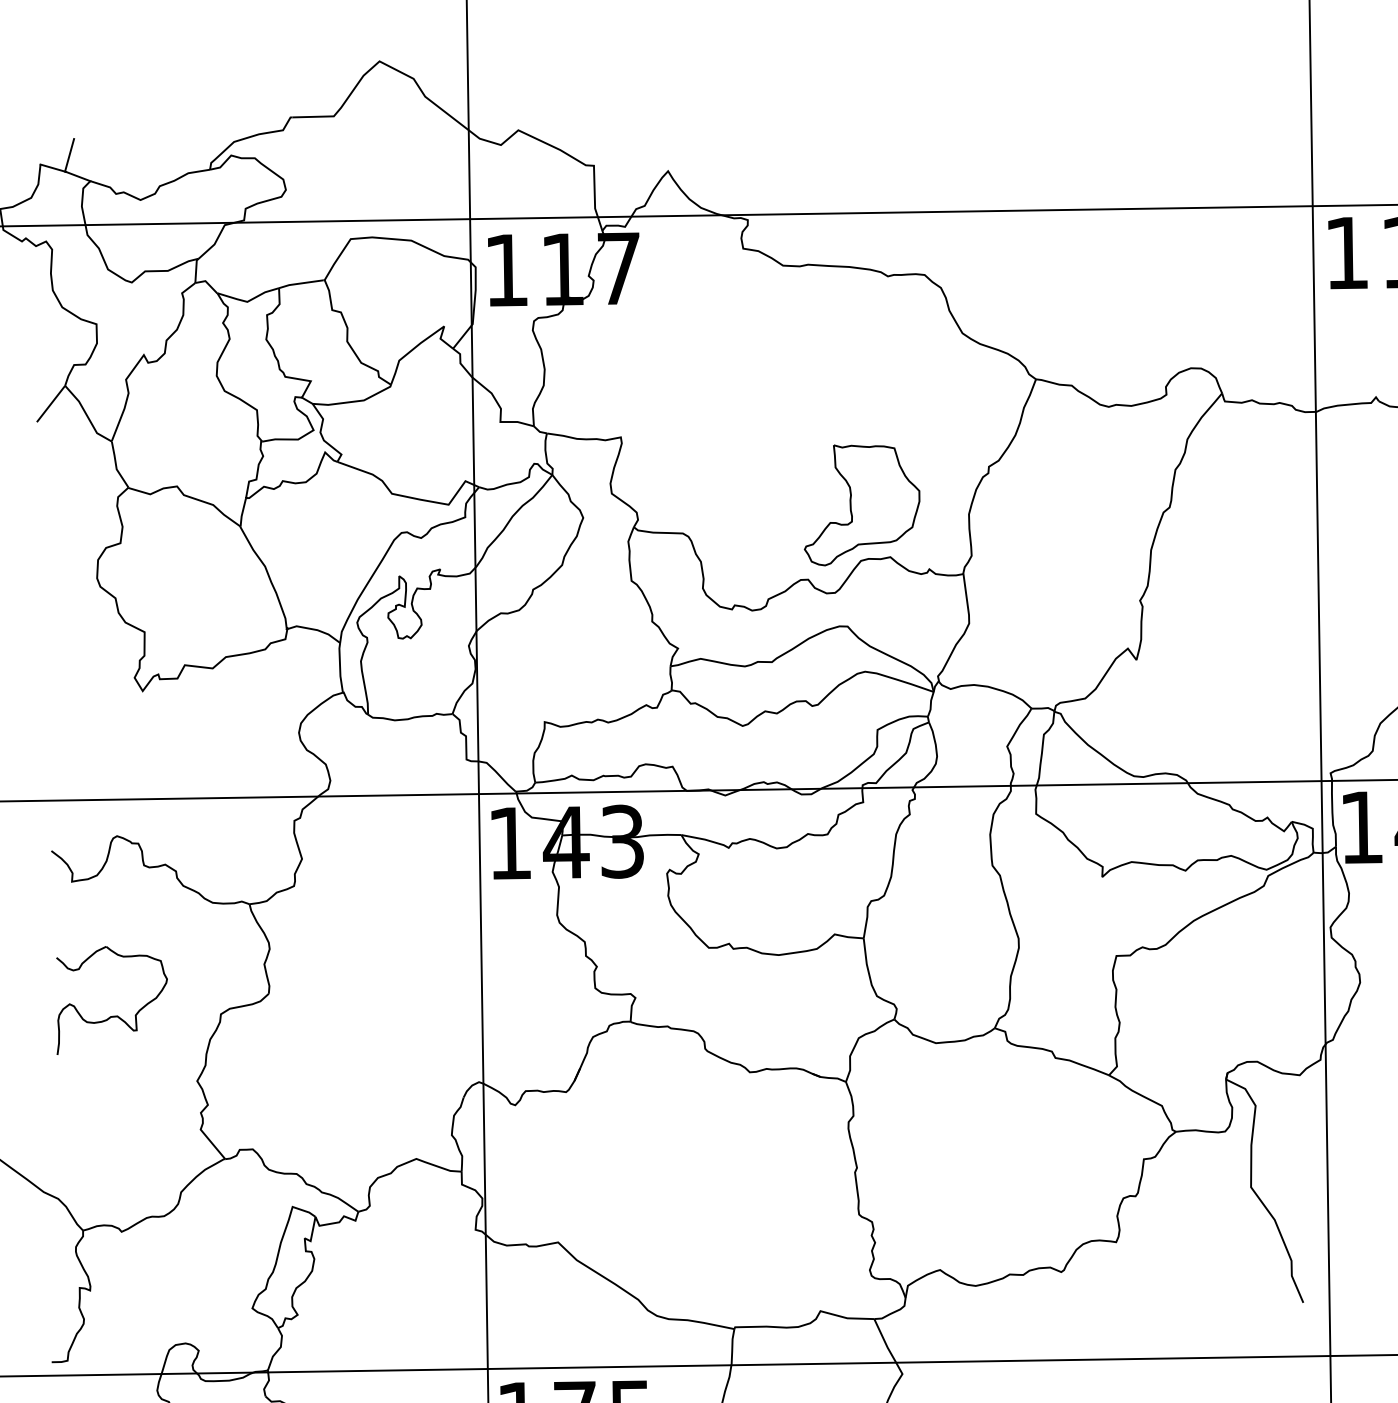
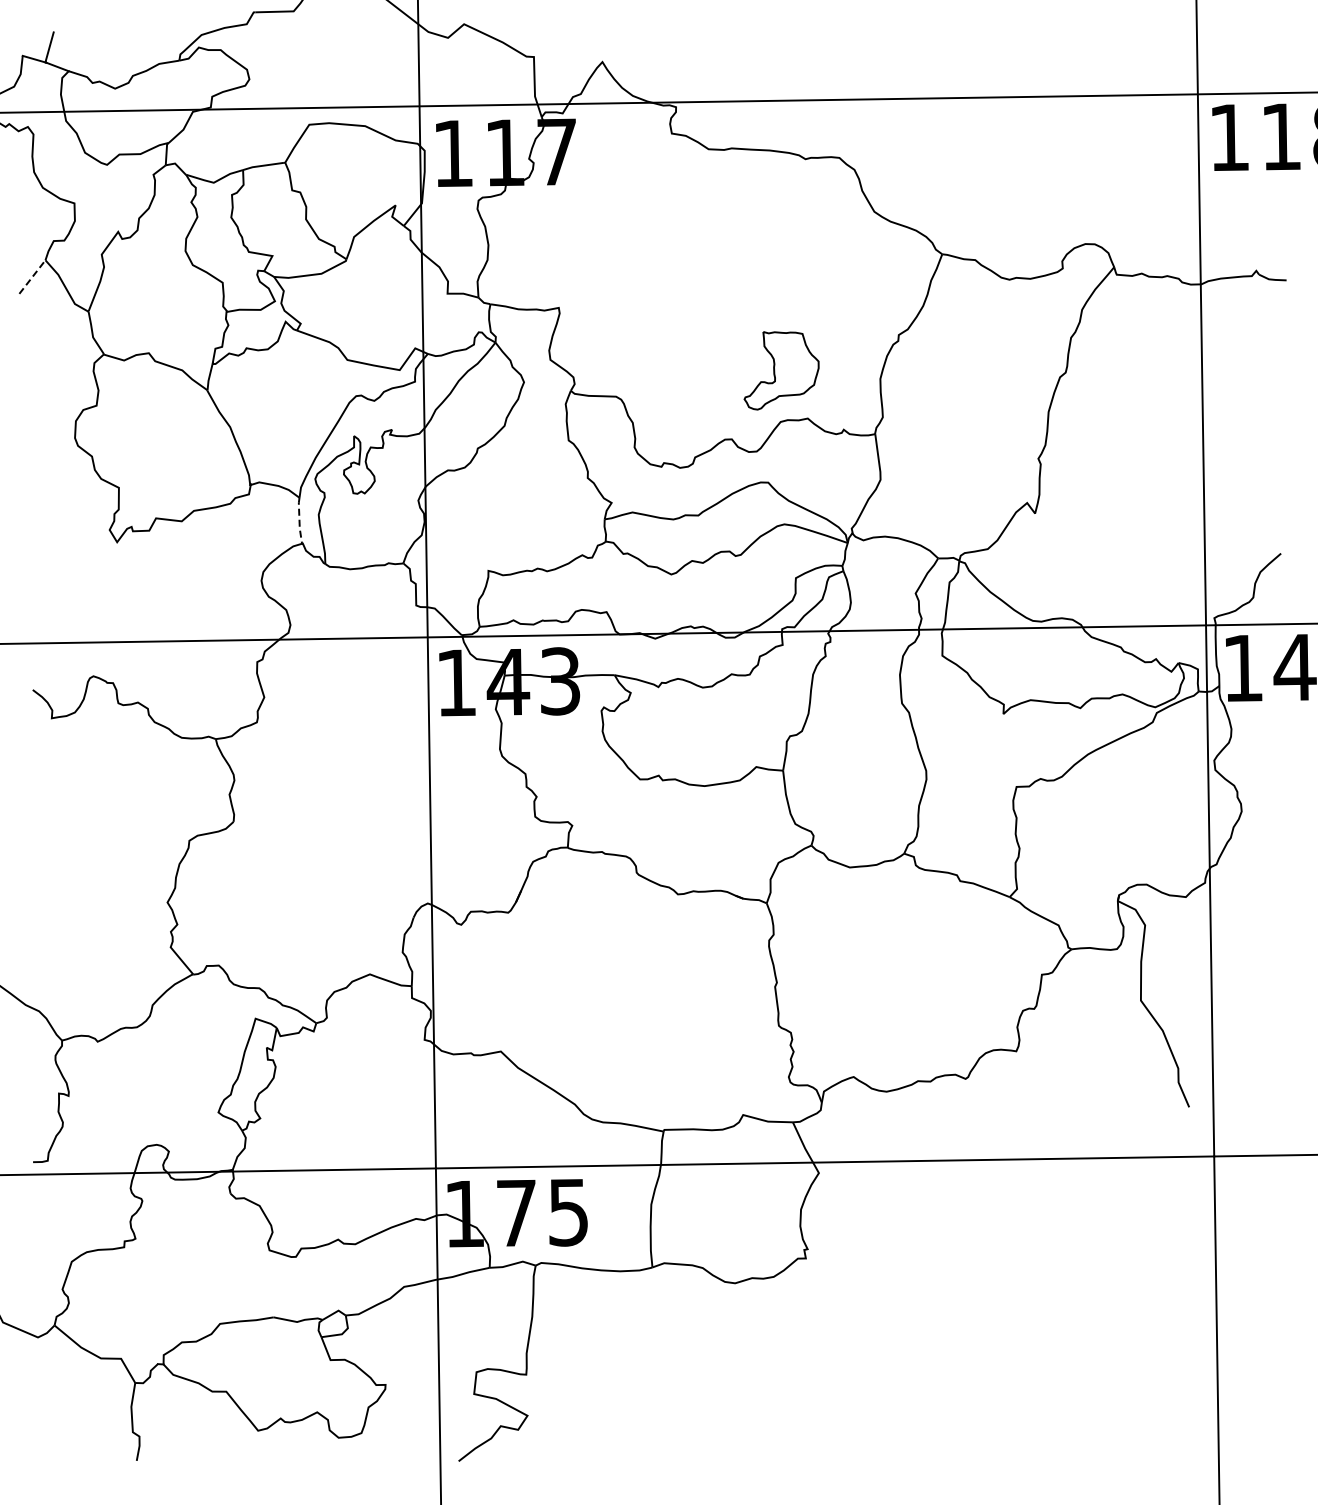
line: (51, 403) -> (32, 276), solid -> dashed
part: (861, 505) -> (781, 370), size x0.7
line: (340, 667) -> (299, 520), solid -> dashed
part: (117, 1015) -> (93, 841), removed

